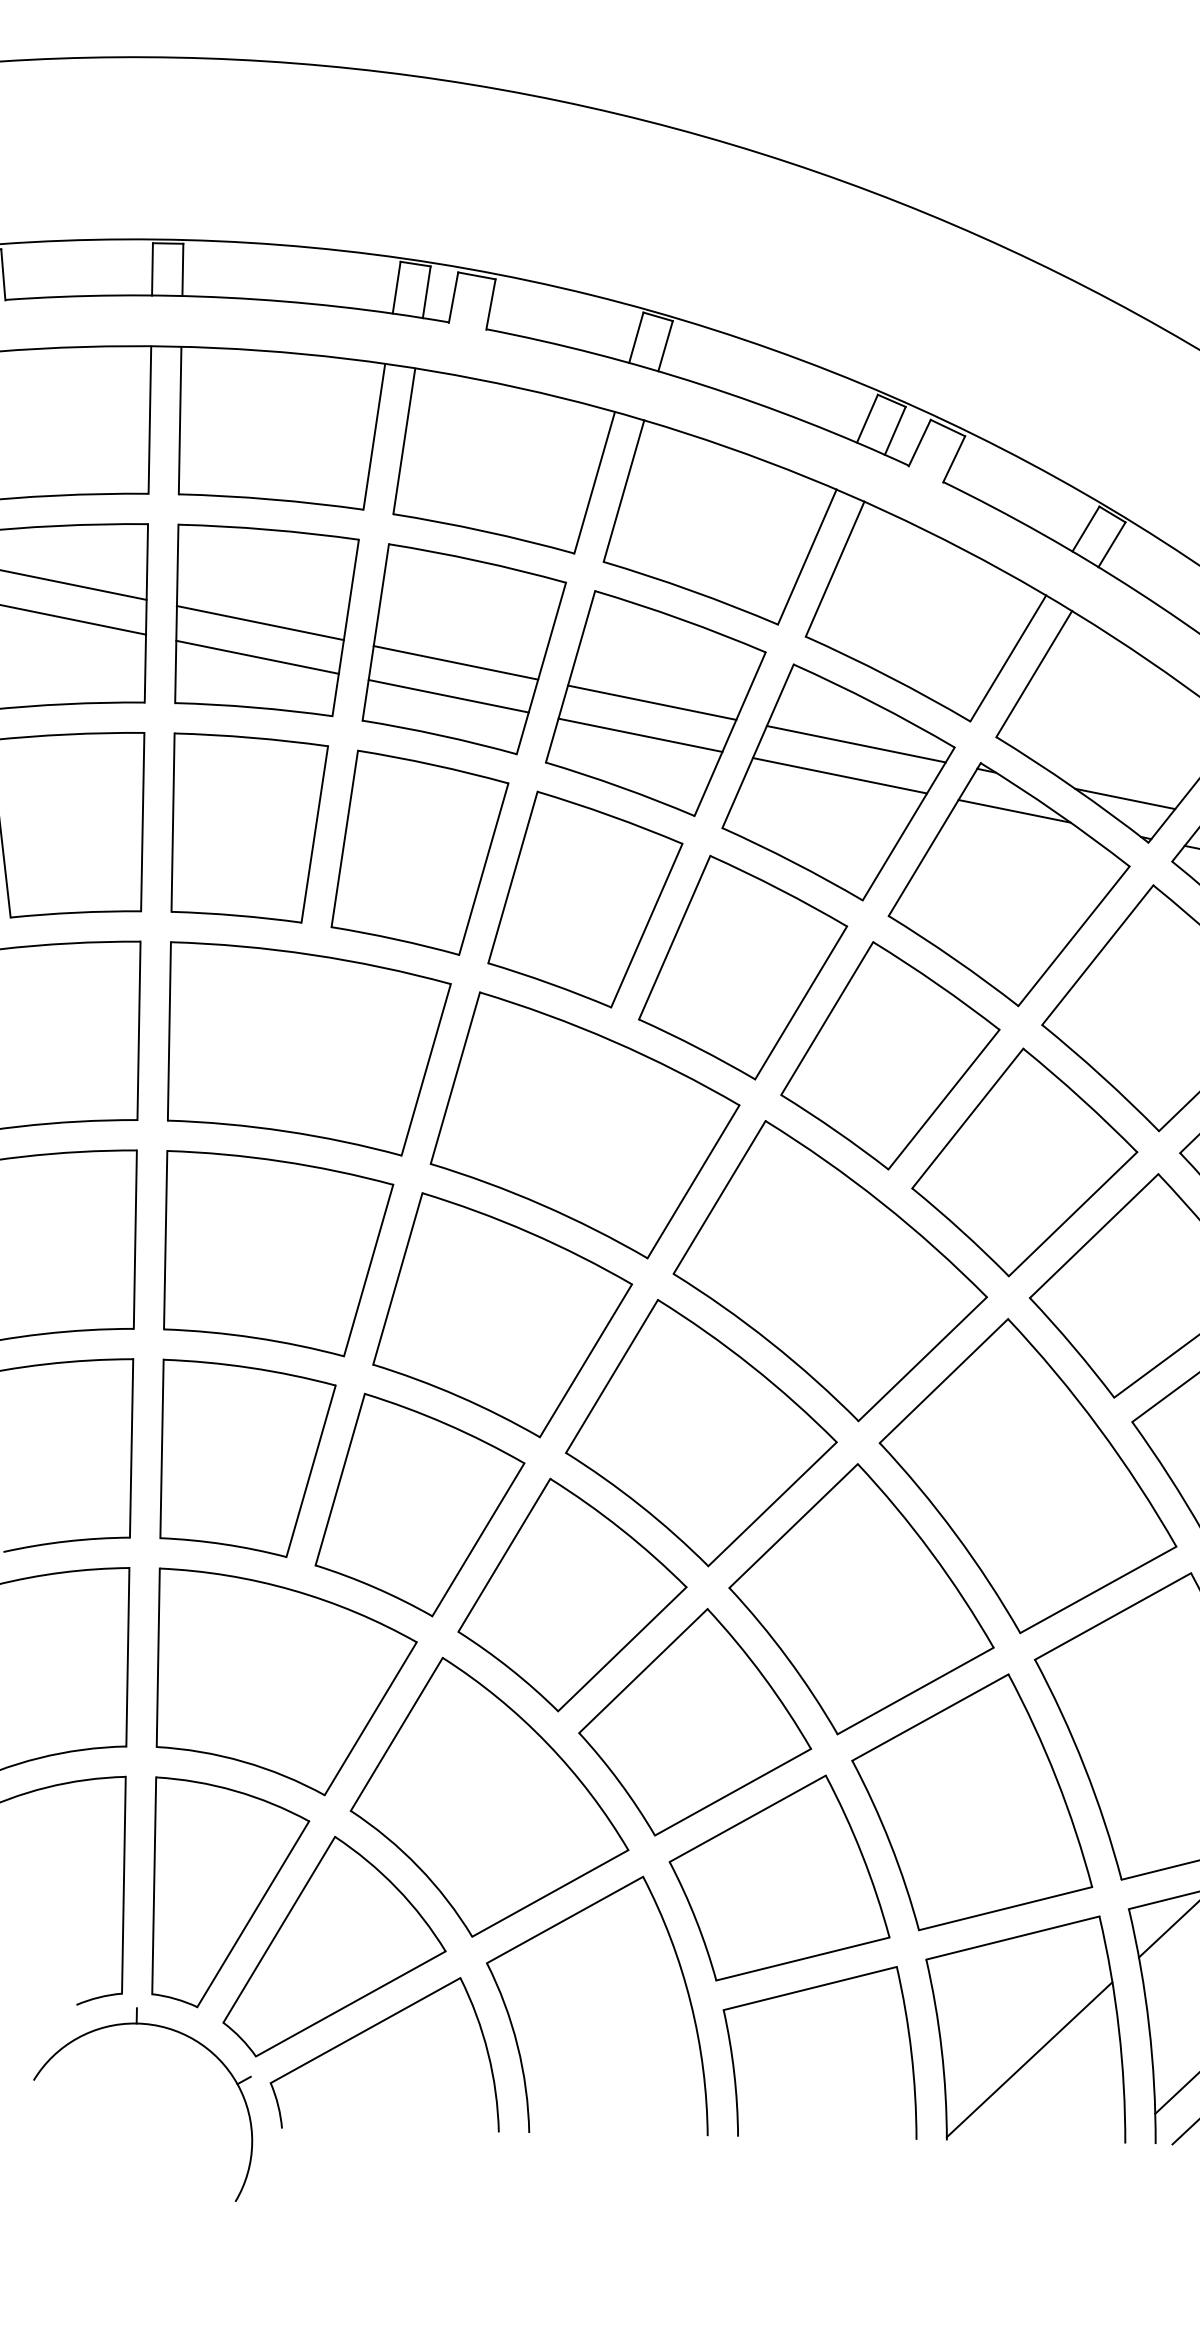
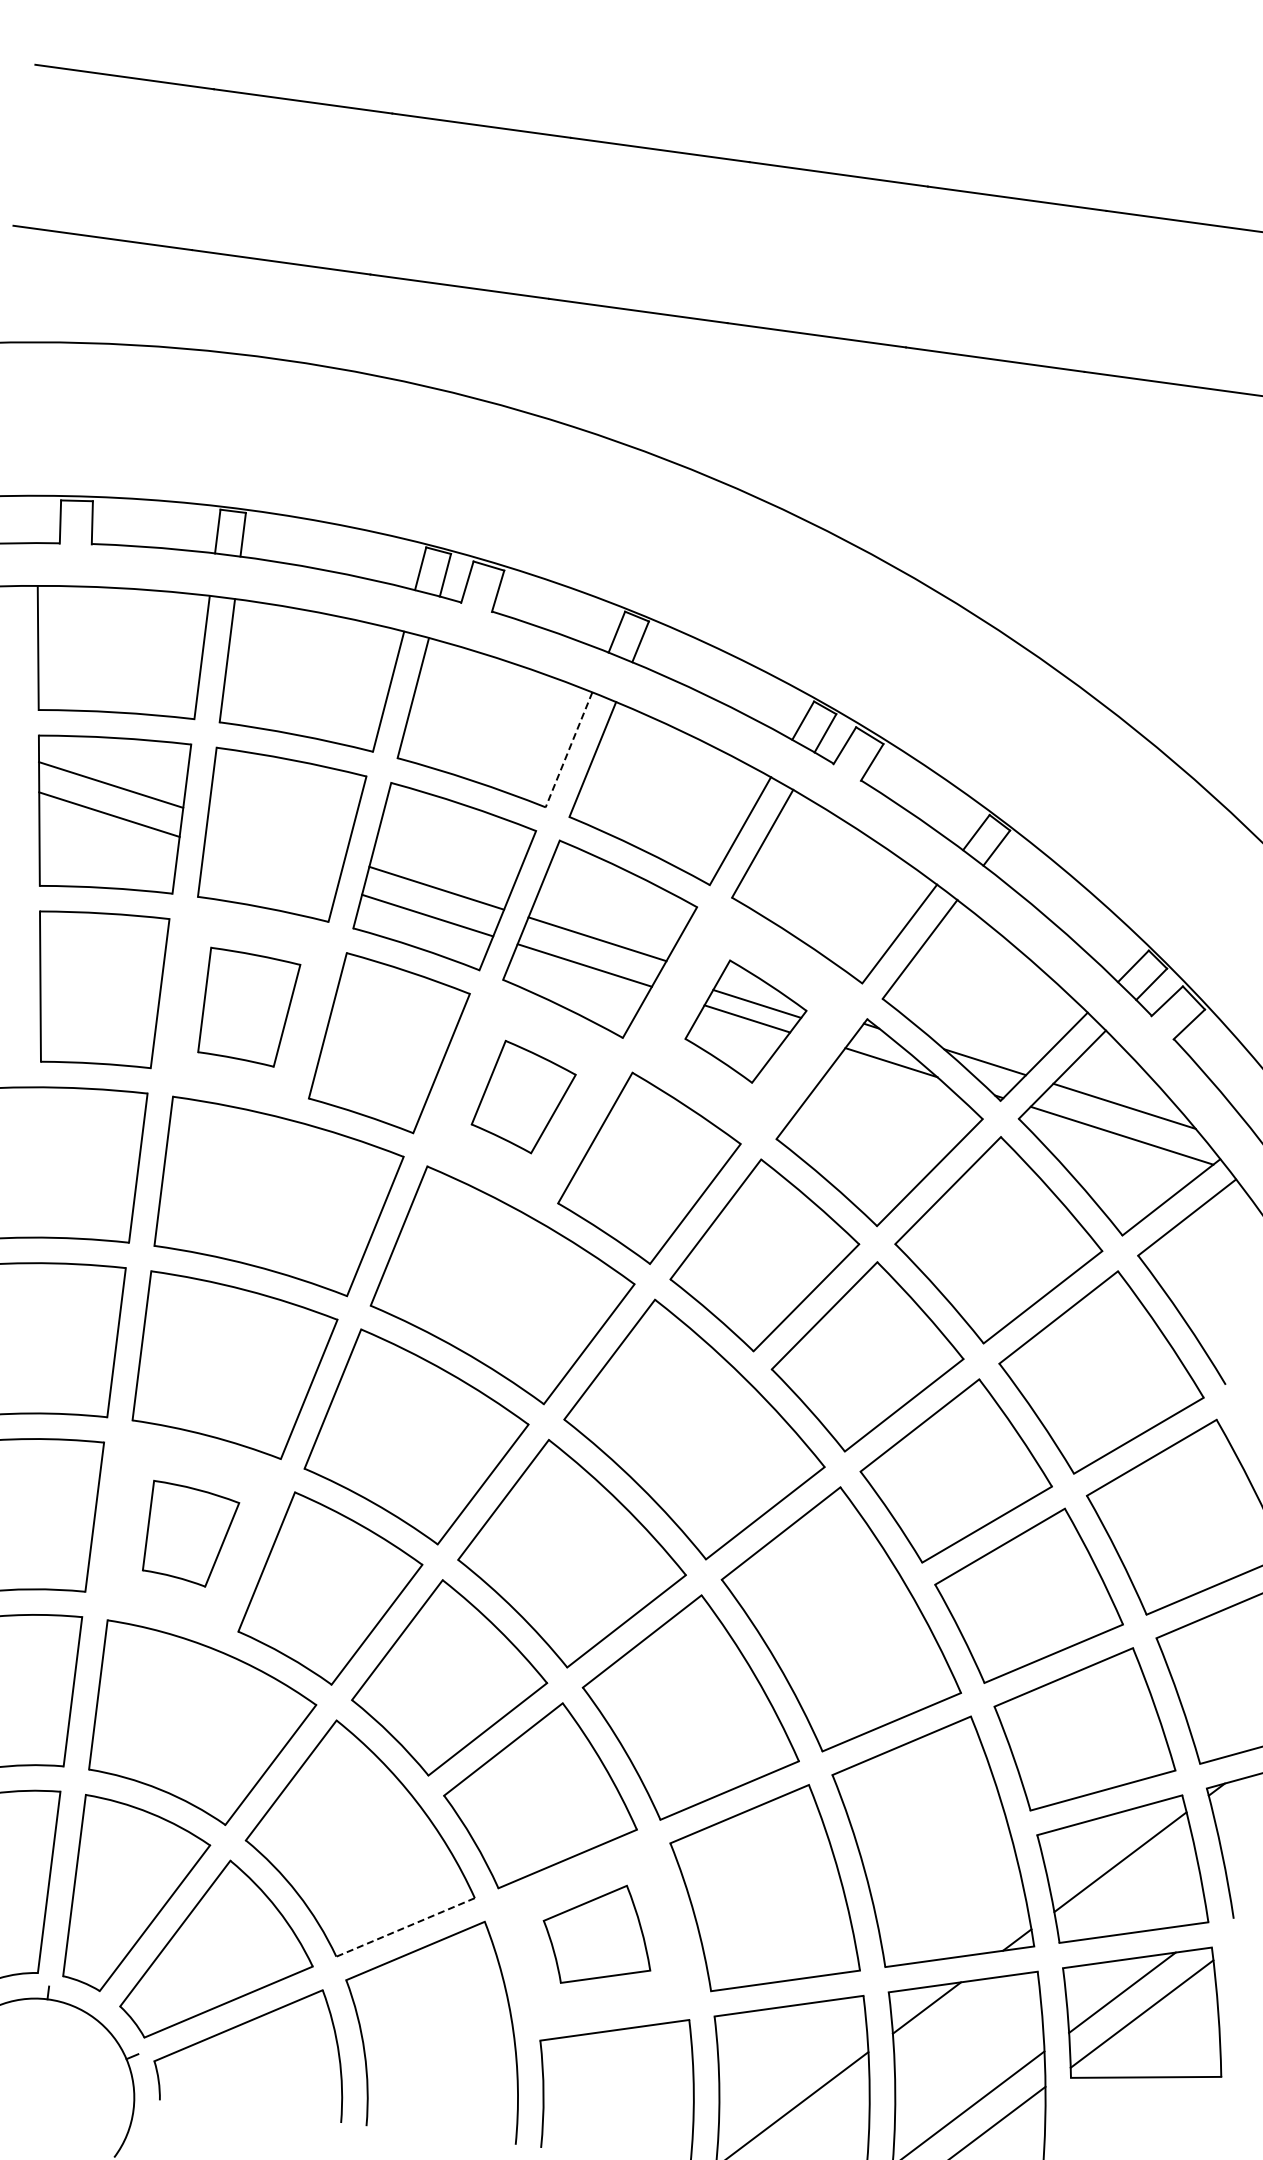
line: (594, 483) -> (568, 750), solid -> dashed
line: (260, 623) -> (276, 837), removed
line: (256, 656) -> (270, 865), removed
part: (837, 781) -> (745, 1021), size x0.6
part: (249, 827) -> (249, 1007), size x0.7
part: (584, 897) -> (523, 1096), size x0.6
part: (246, 1455) -> (190, 1533), size x0.6
part: (776, 1877) -> (596, 1934), size x0.6
line: (550, 1893) -> (405, 1927), solid -> dashed

